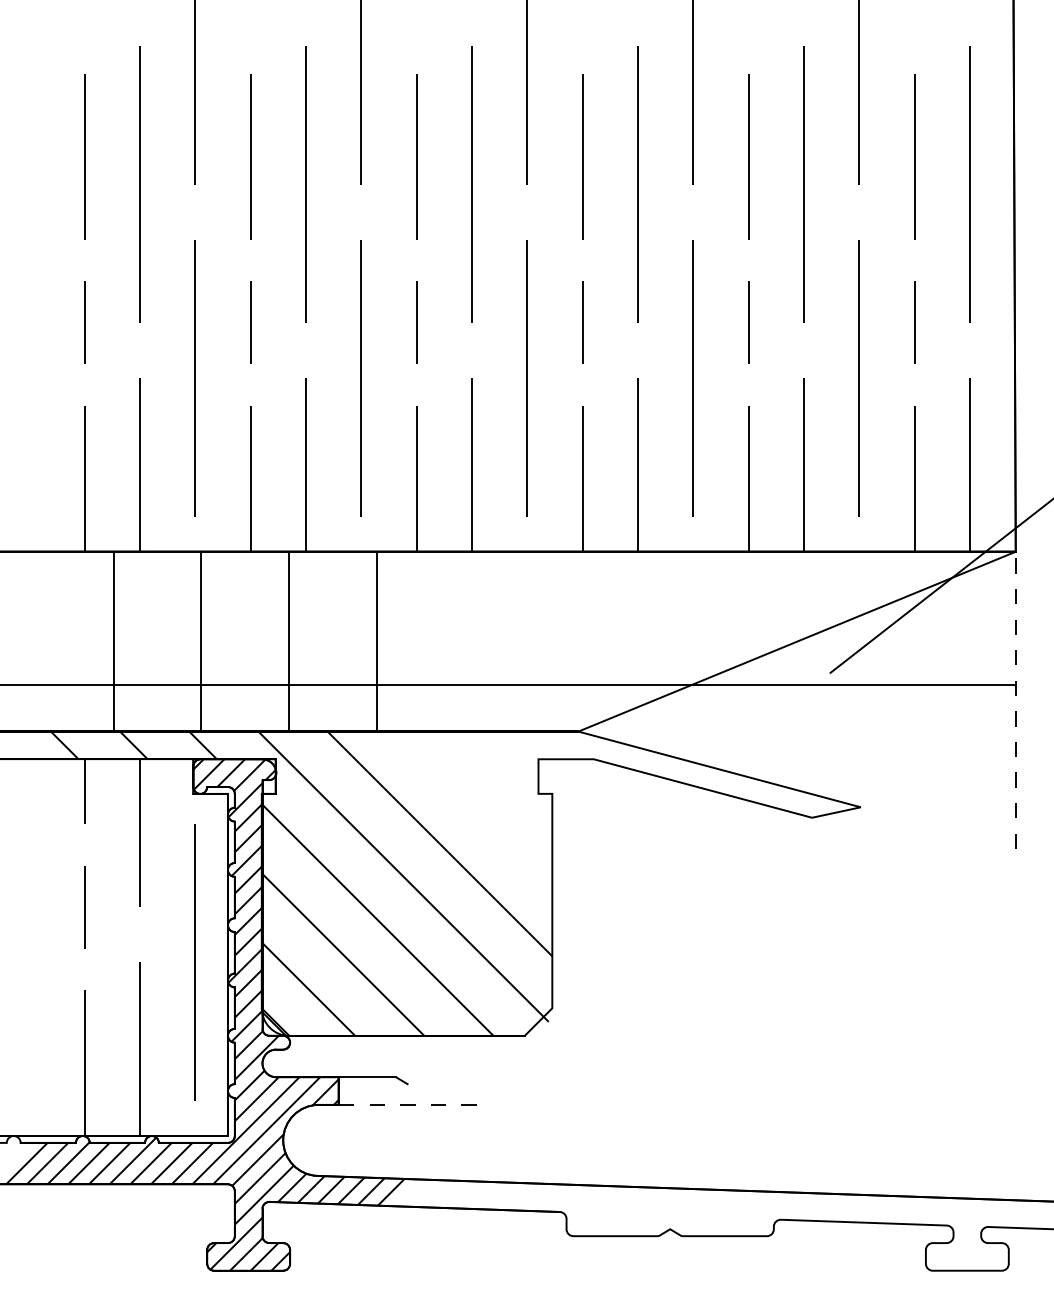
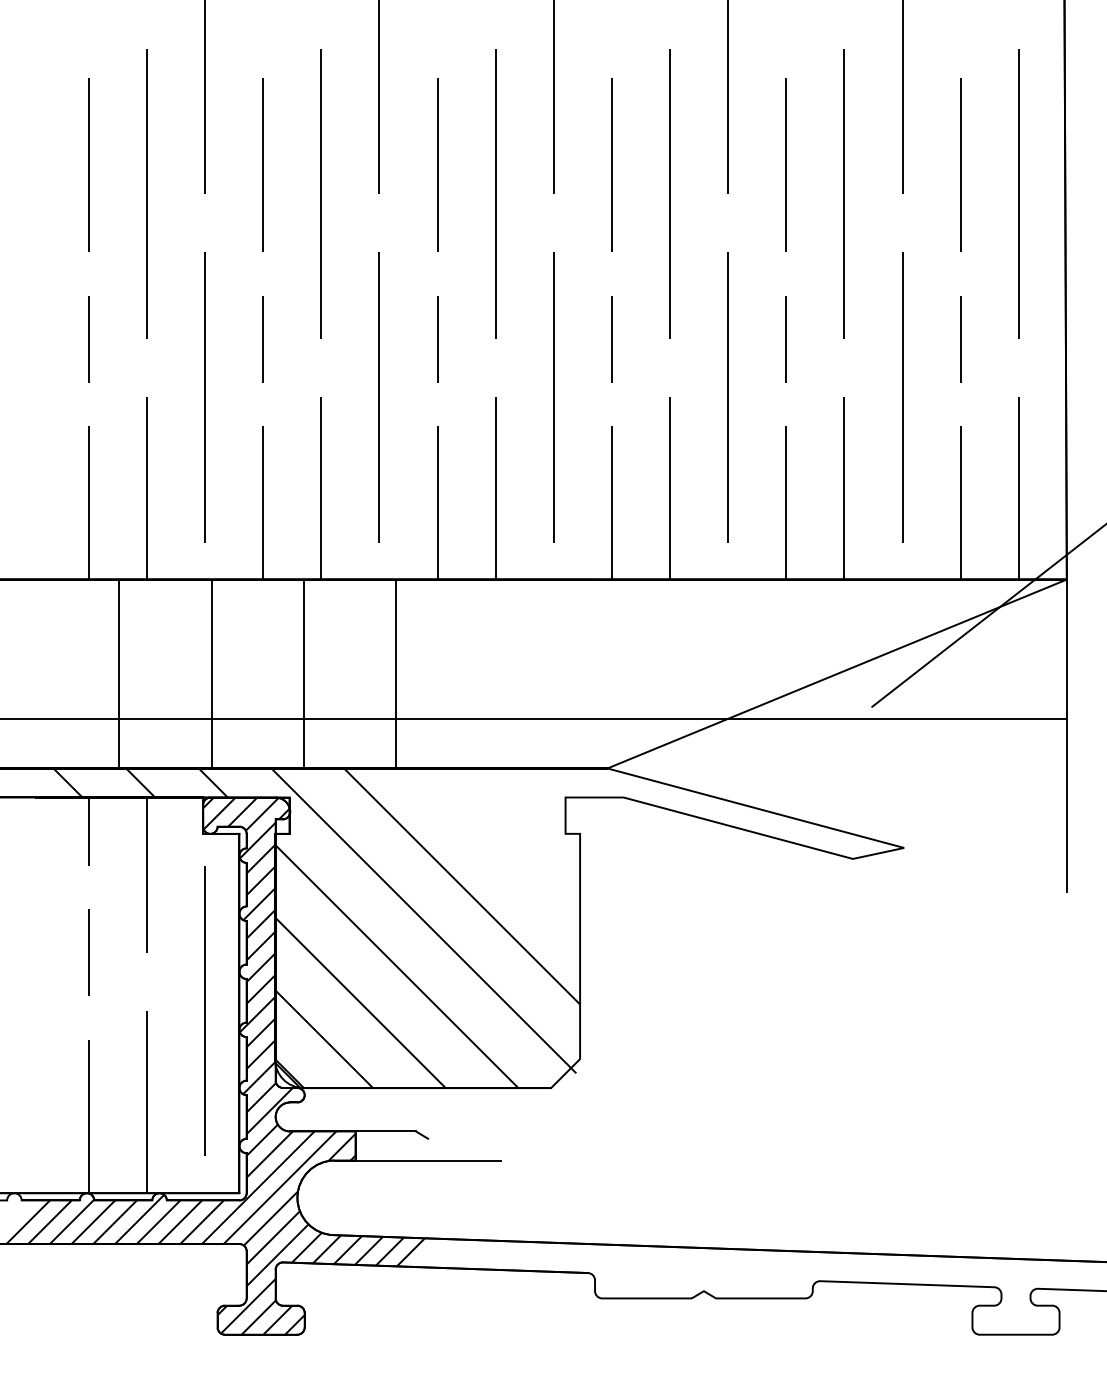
line: (1015, 700) -> (1066, 735), dashed -> solid
line: (407, 1104) -> (428, 1160), dashed -> solid

